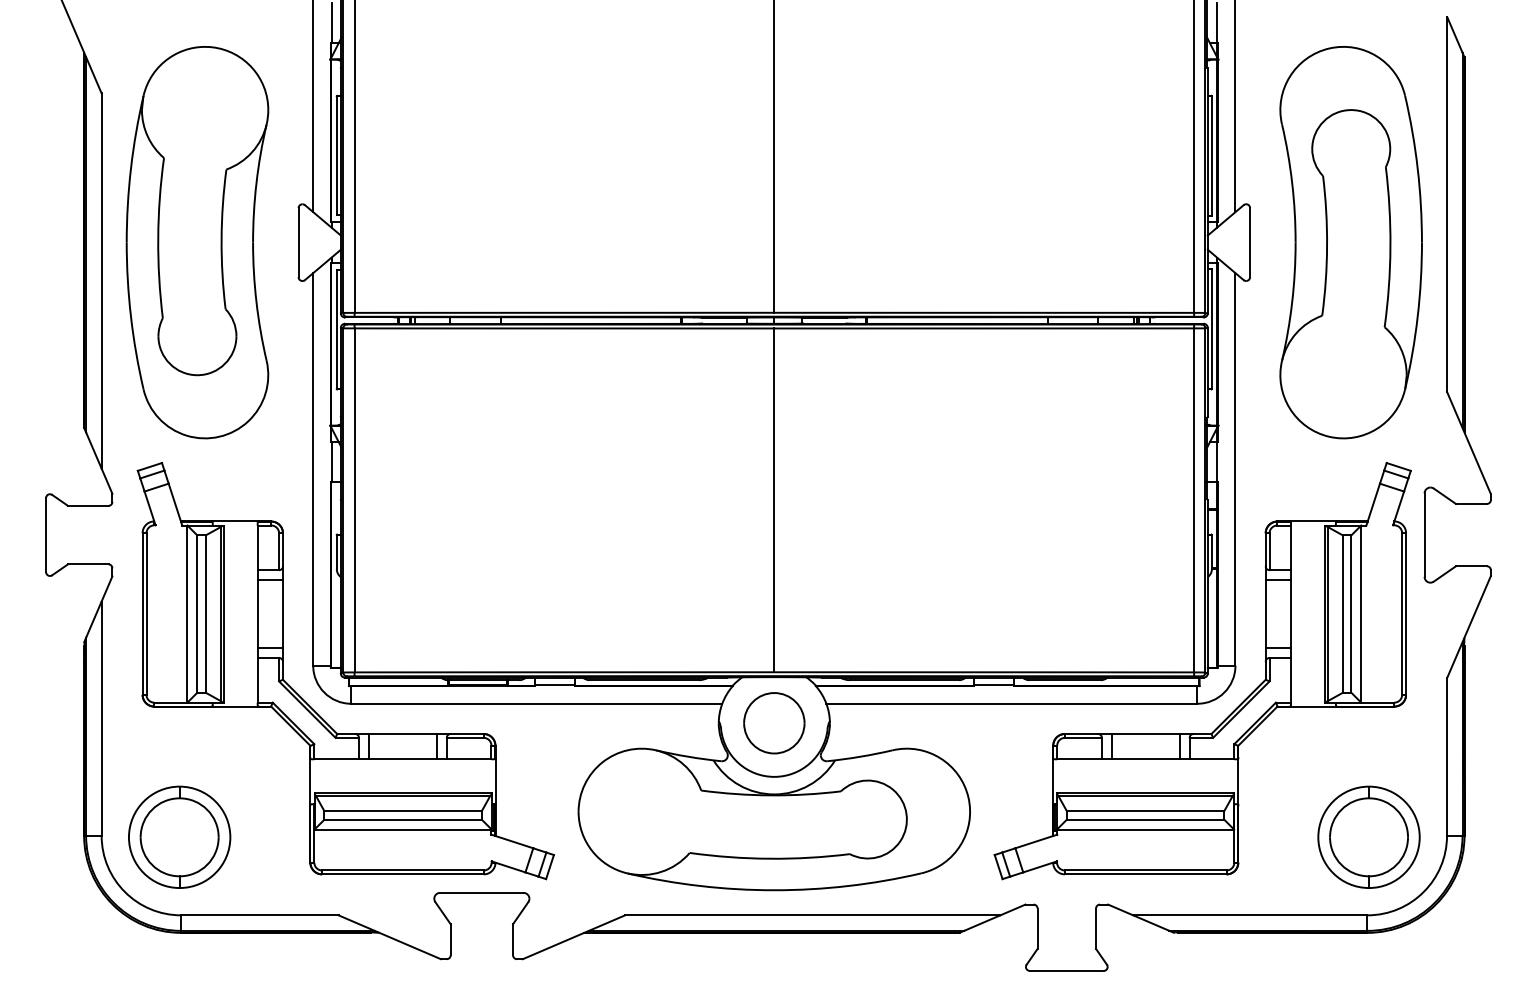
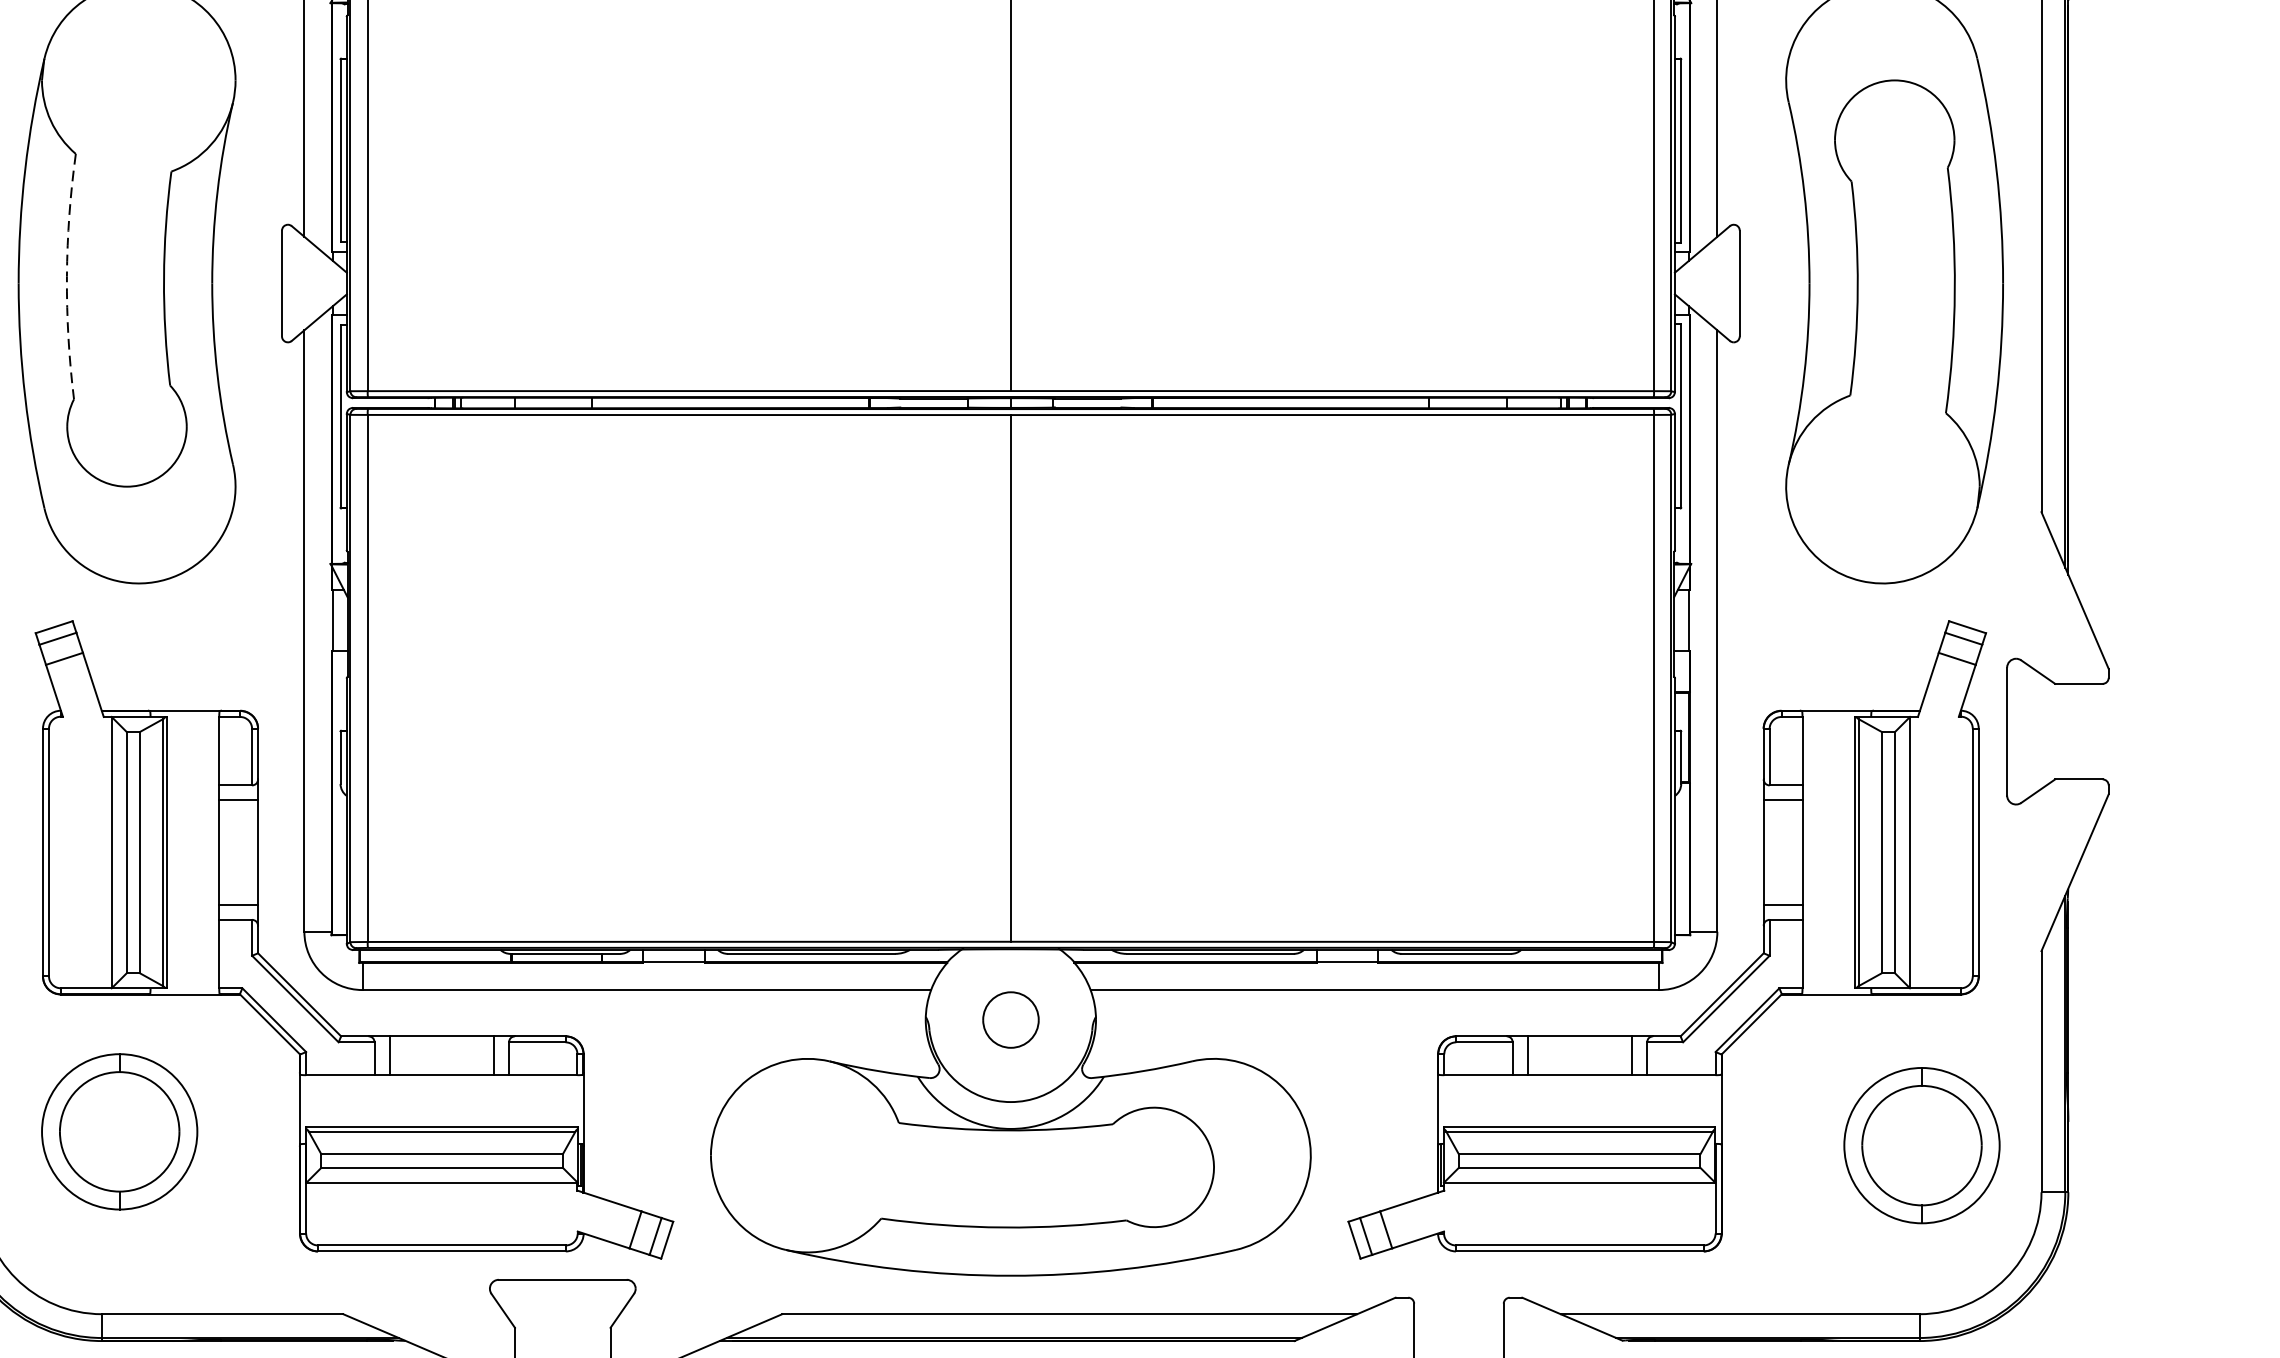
arc: (158, 238) -> (67, 277), solid -> dashed
part: (774, 723) -> (1011, 1020), size x0.6
part: (179, 836) -> (119, 1130), moved
part: (1368, 836) -> (1921, 1144), moved

